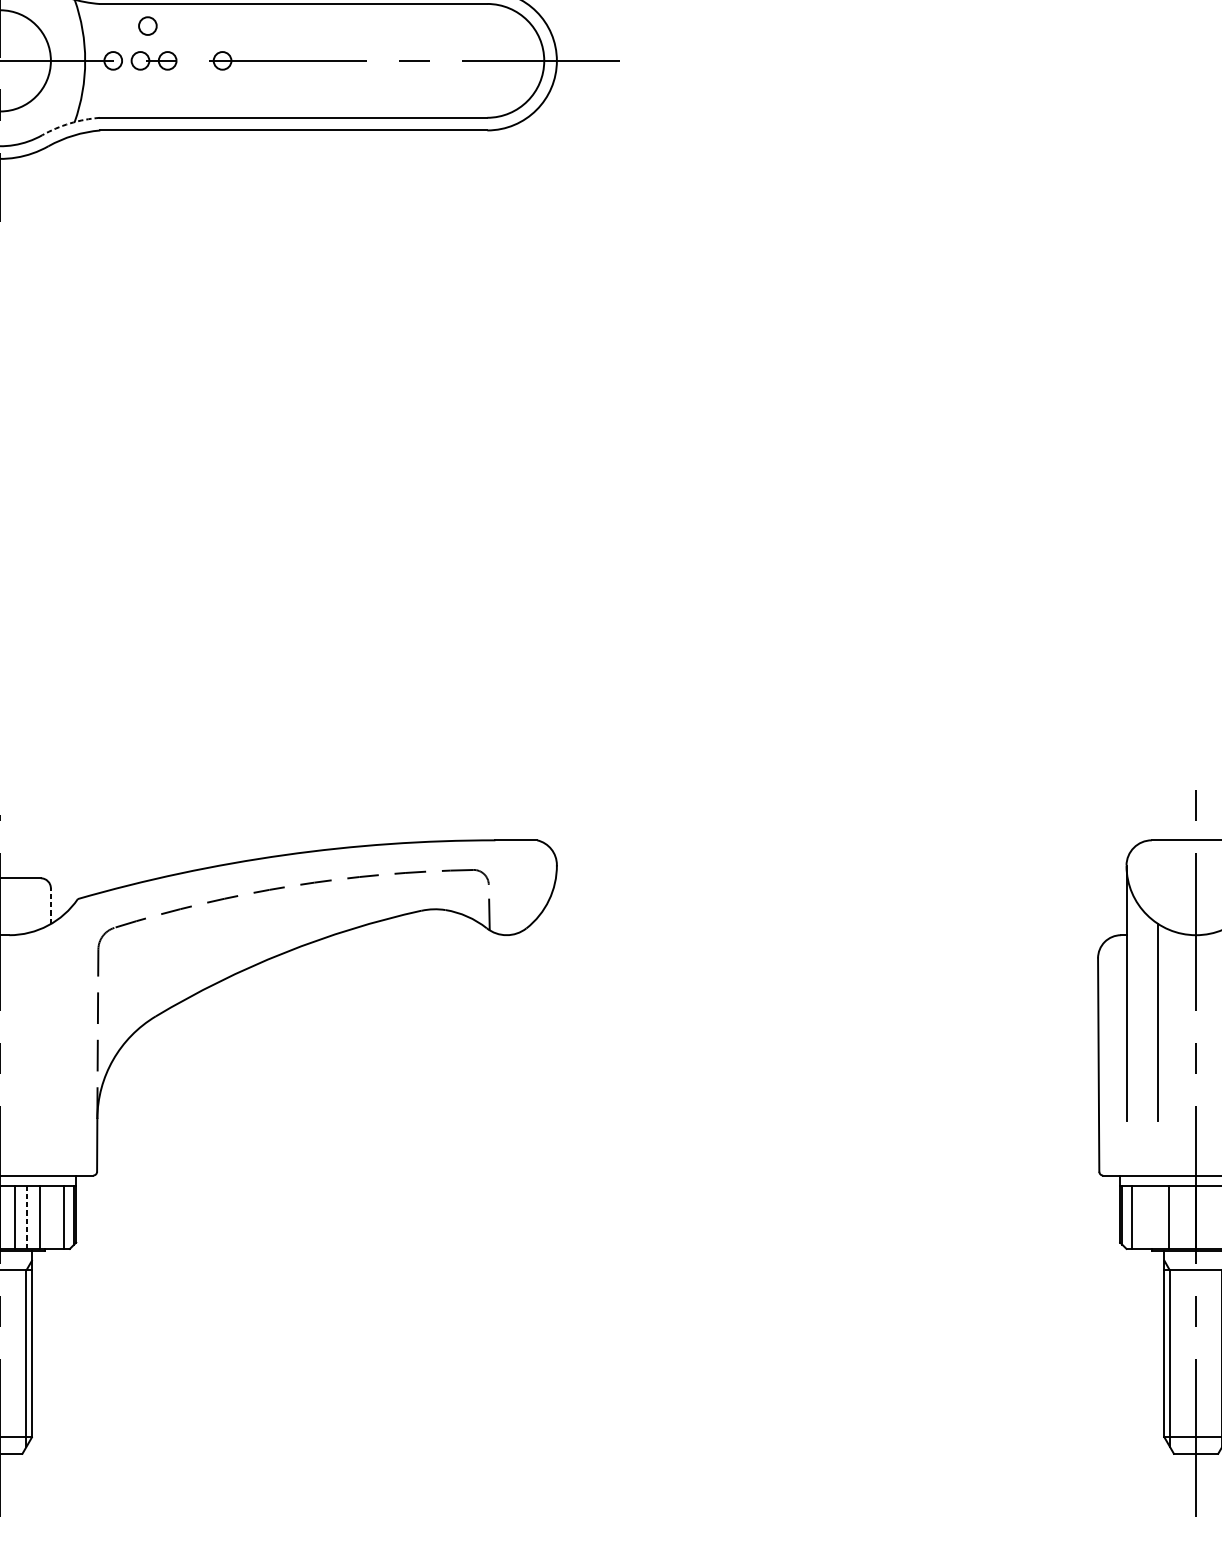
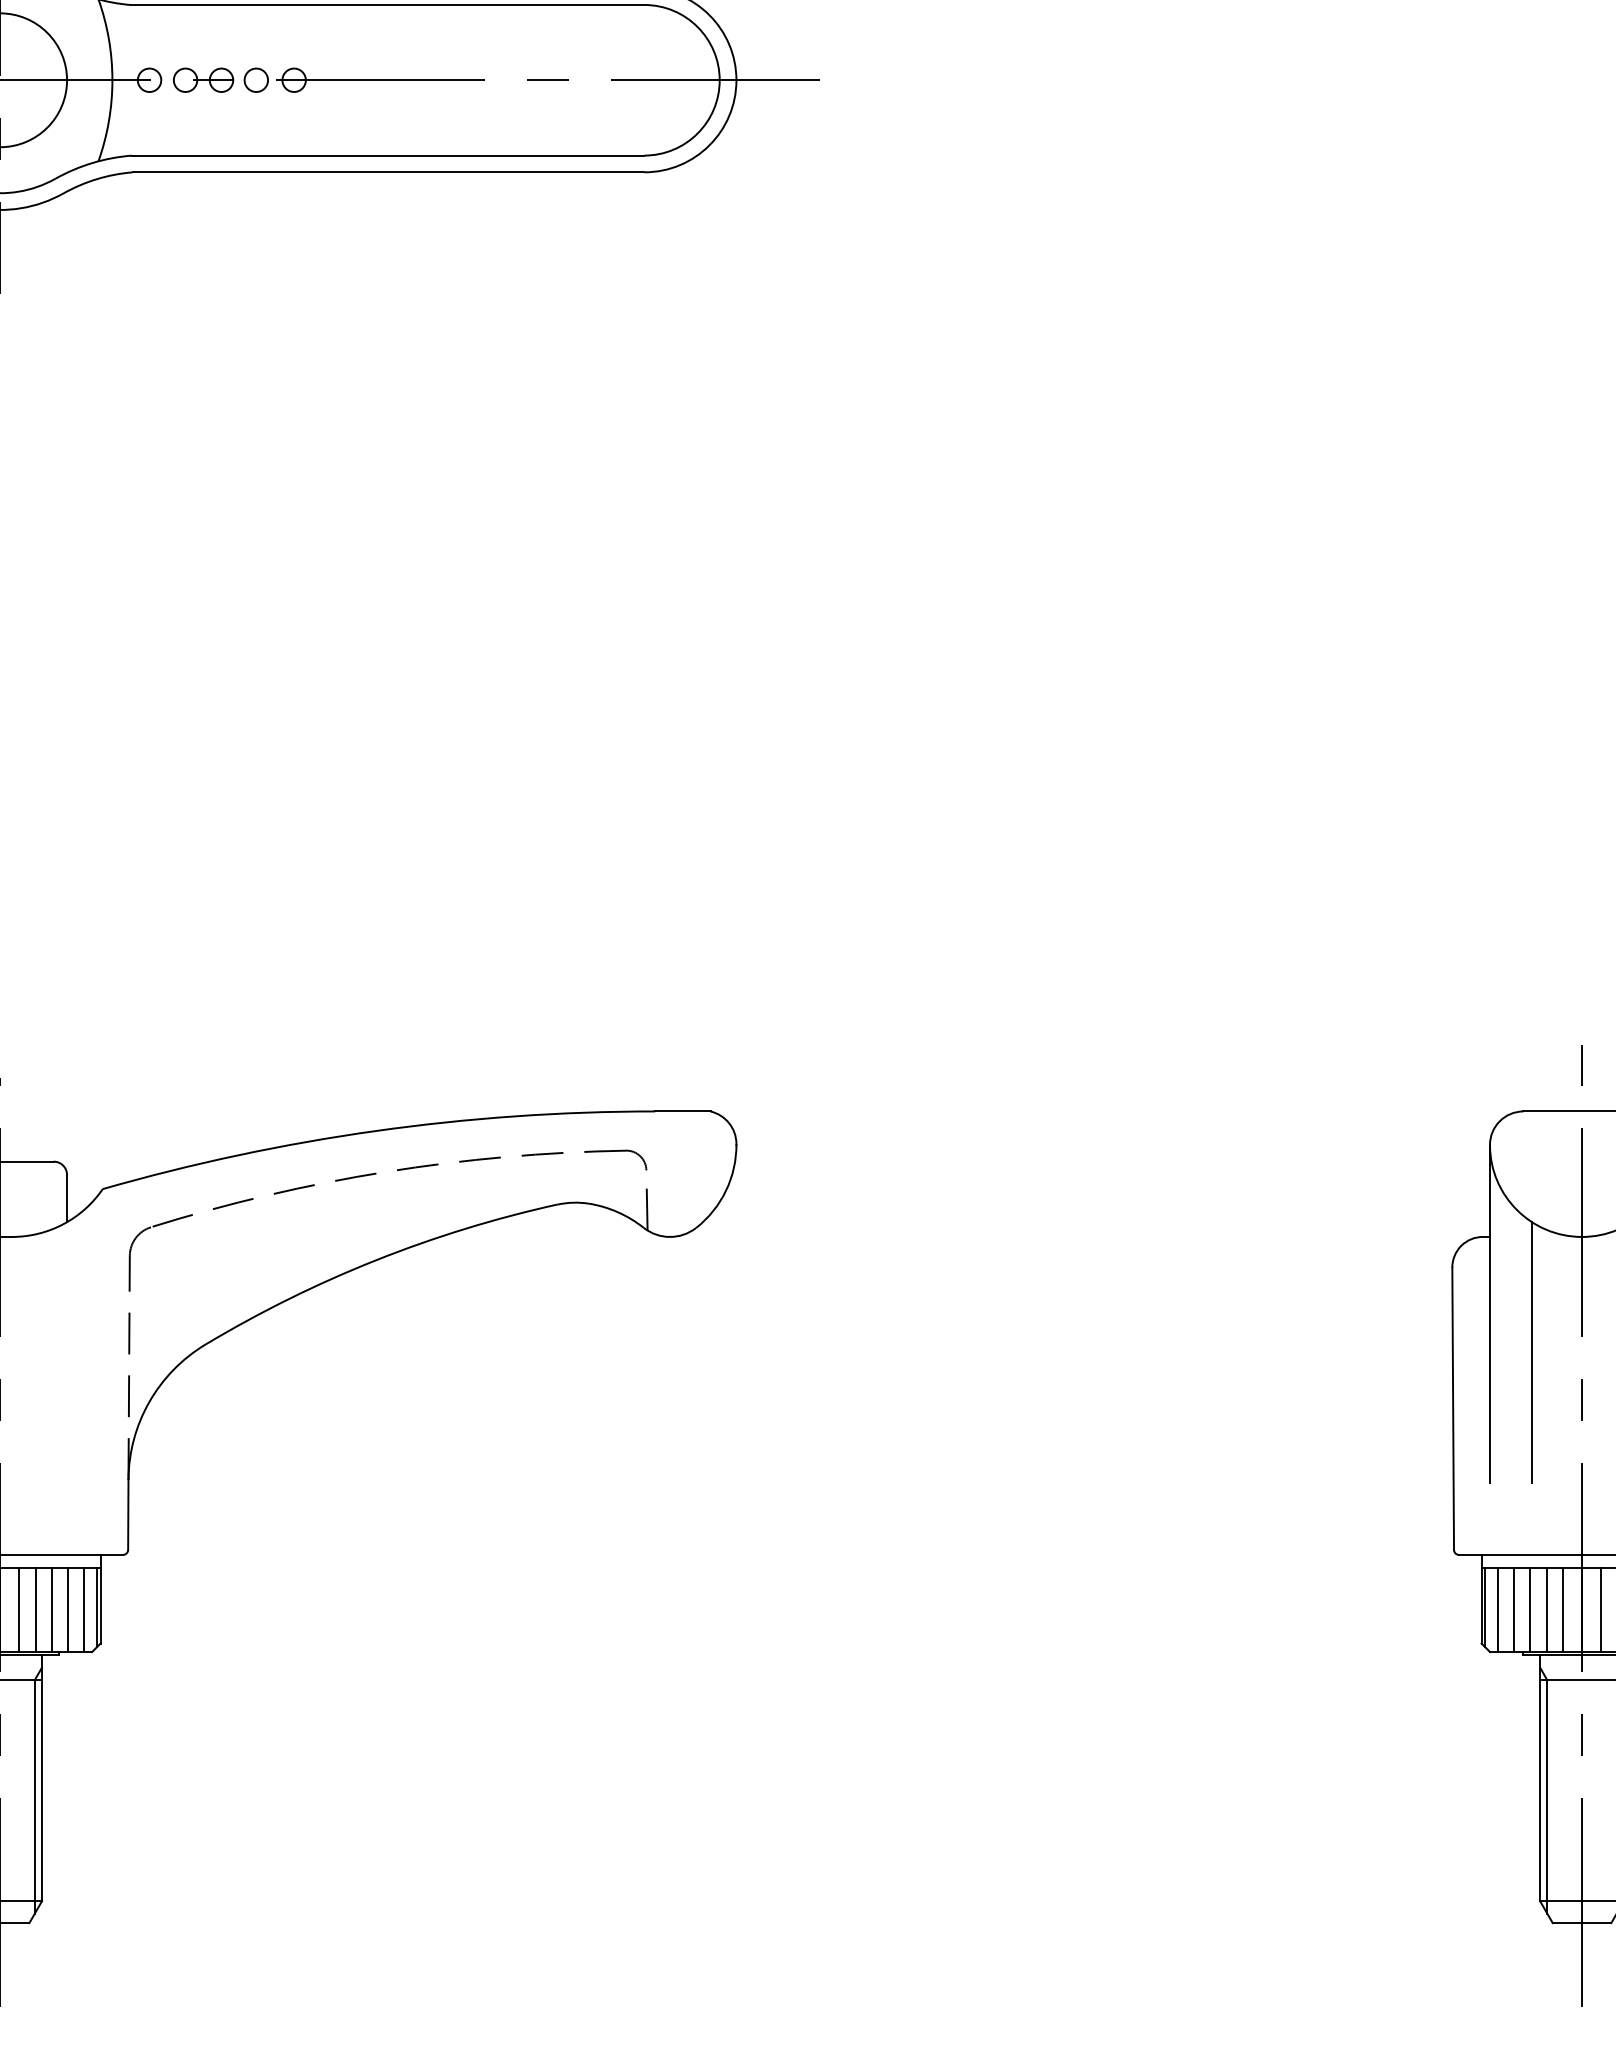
circle: (147, 25) -> (255, 79), moved
arc: (70, 123) -> (92, 163), dashed -> solid
line: (51, 906) -> (67, 1198), dashed -> solid
line: (52, 1216) -> (68, 1609), added
line: (1144, 1216) -> (1513, 1609), added
line: (1156, 1216) -> (1529, 1609), added
line: (1181, 1216) -> (1562, 1609), added
line: (1210, 1216) -> (1600, 1609), added
line: (27, 1217) -> (35, 1610), dashed -> solid

